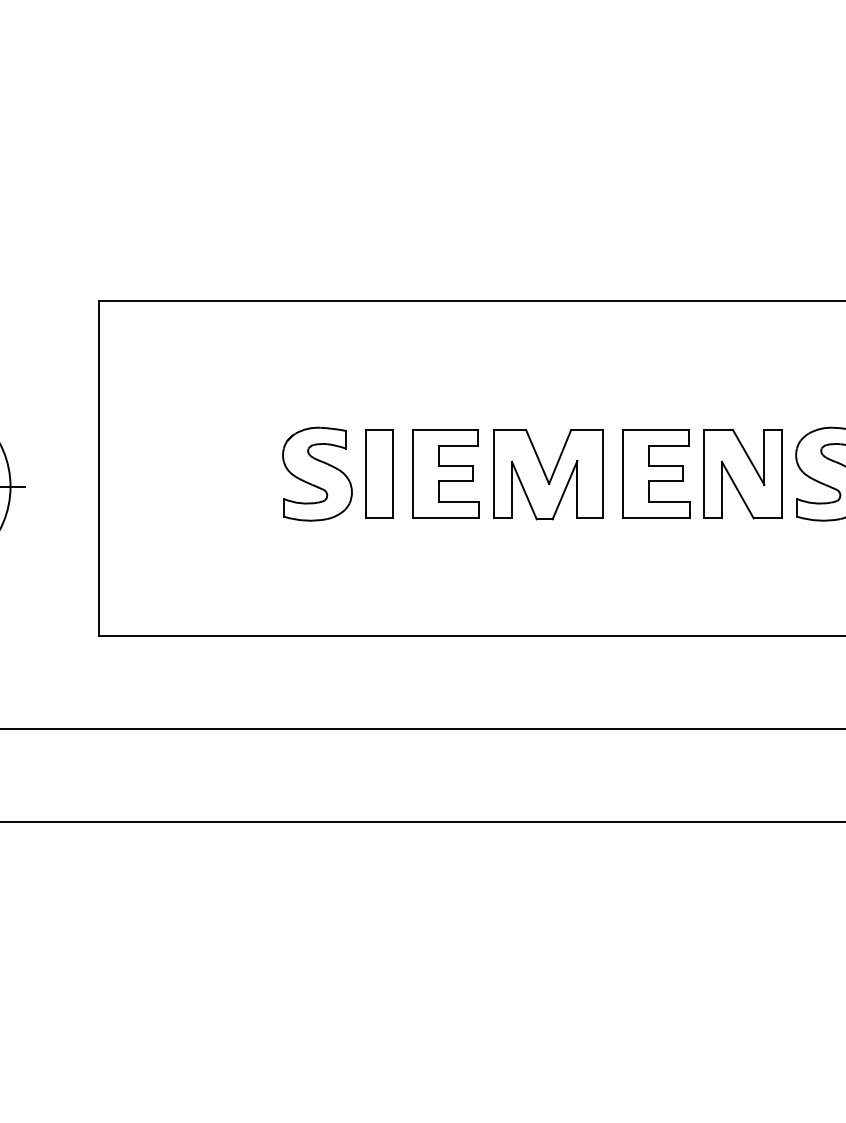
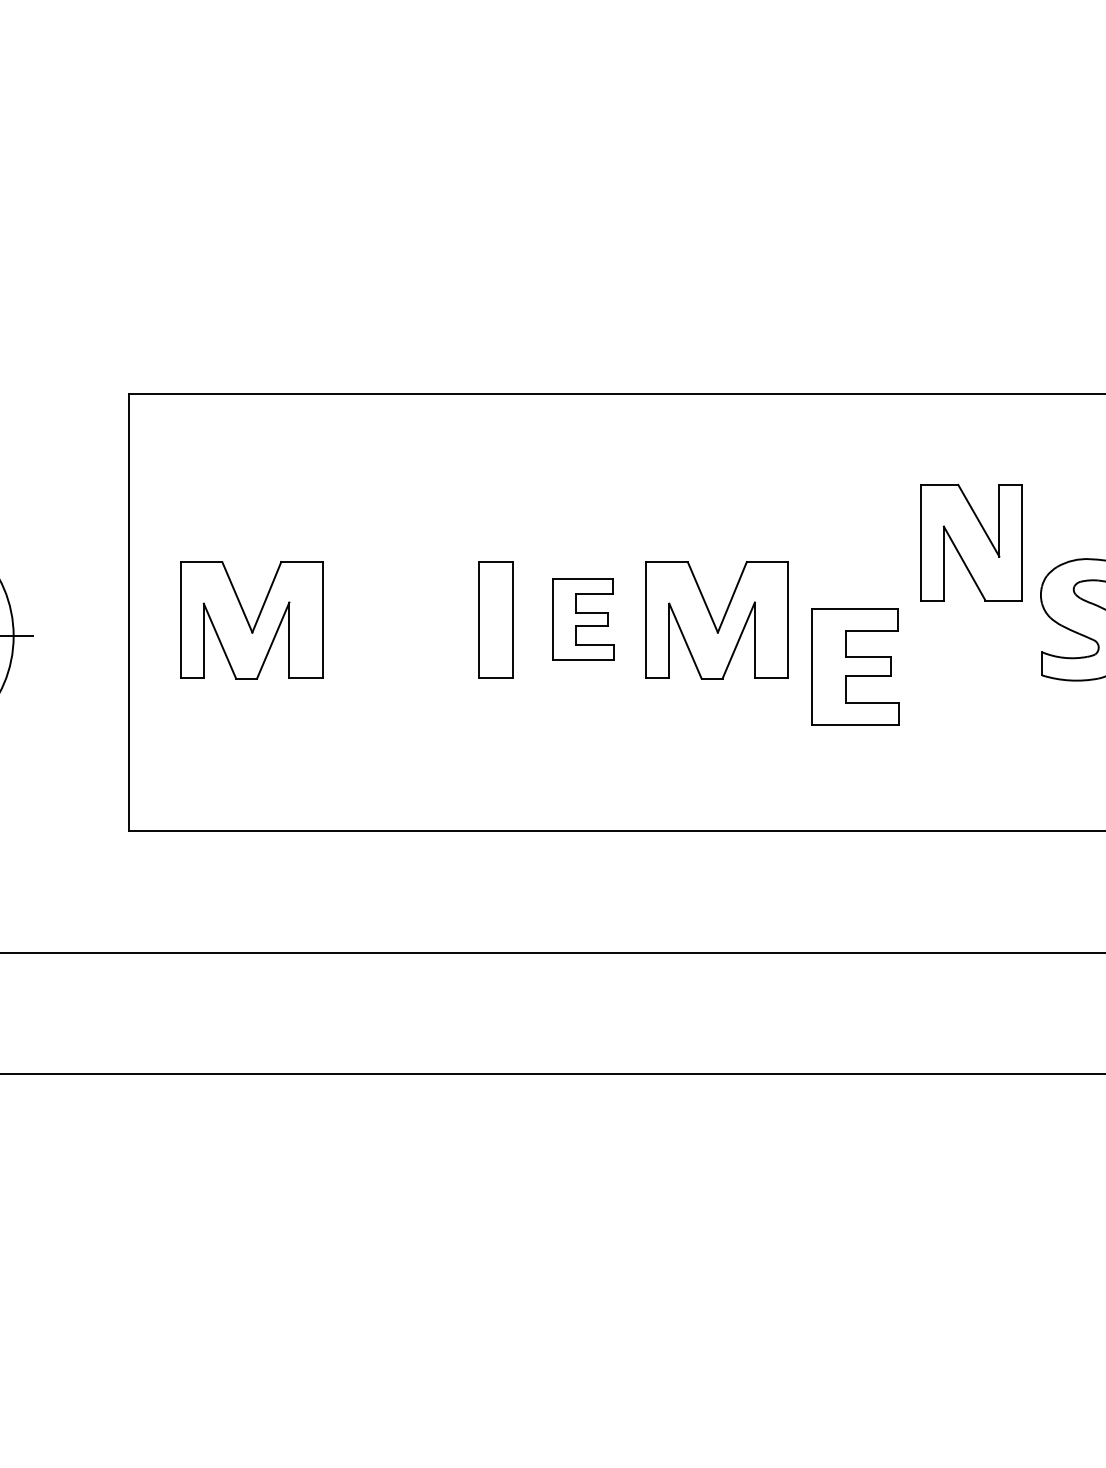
part: (317, 473) -> (415, 618), removed
part: (445, 473) -> (582, 618), size x0.7
part: (656, 473) -> (855, 666), moved
part: (192, 474) -> (251, 620), added
part: (742, 474) -> (970, 543), moved

